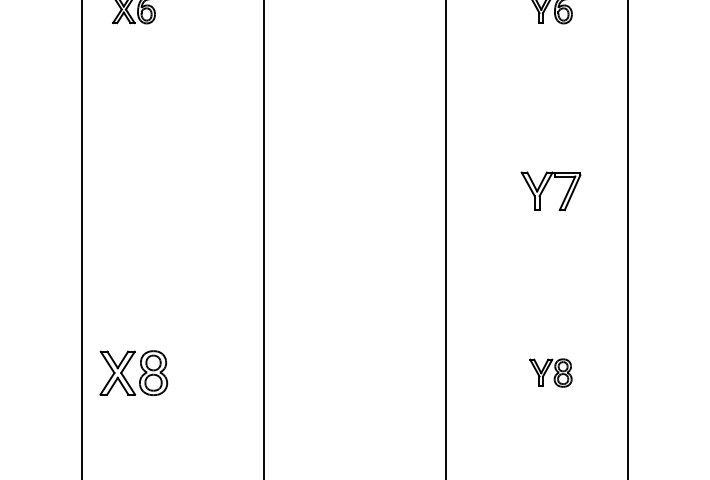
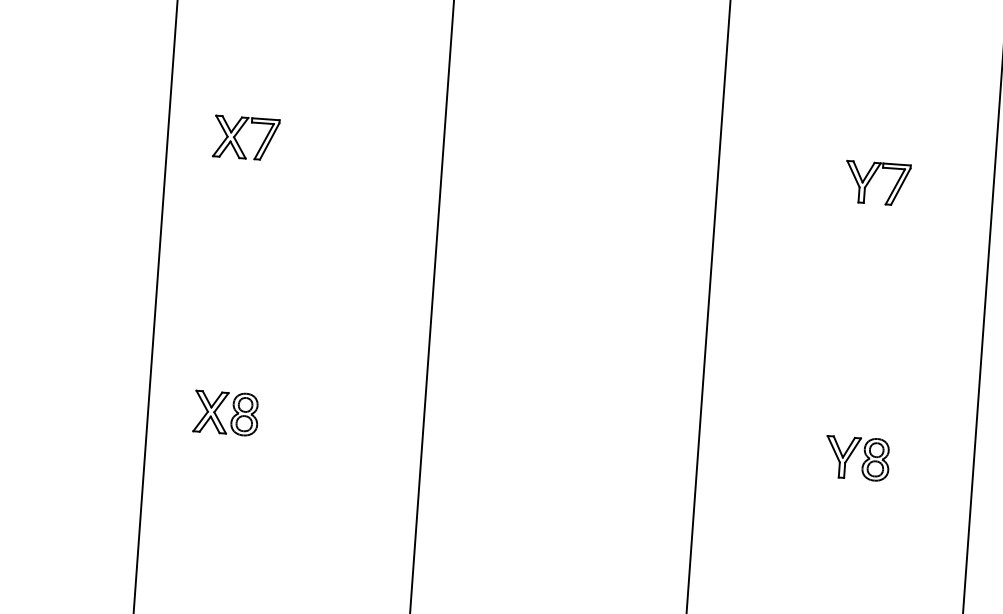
part: (134, 190) -> (247, 136), added
part: (551, 191) -> (878, 183), size x0.71
part: (133, 372) -> (225, 412), size x0.62

